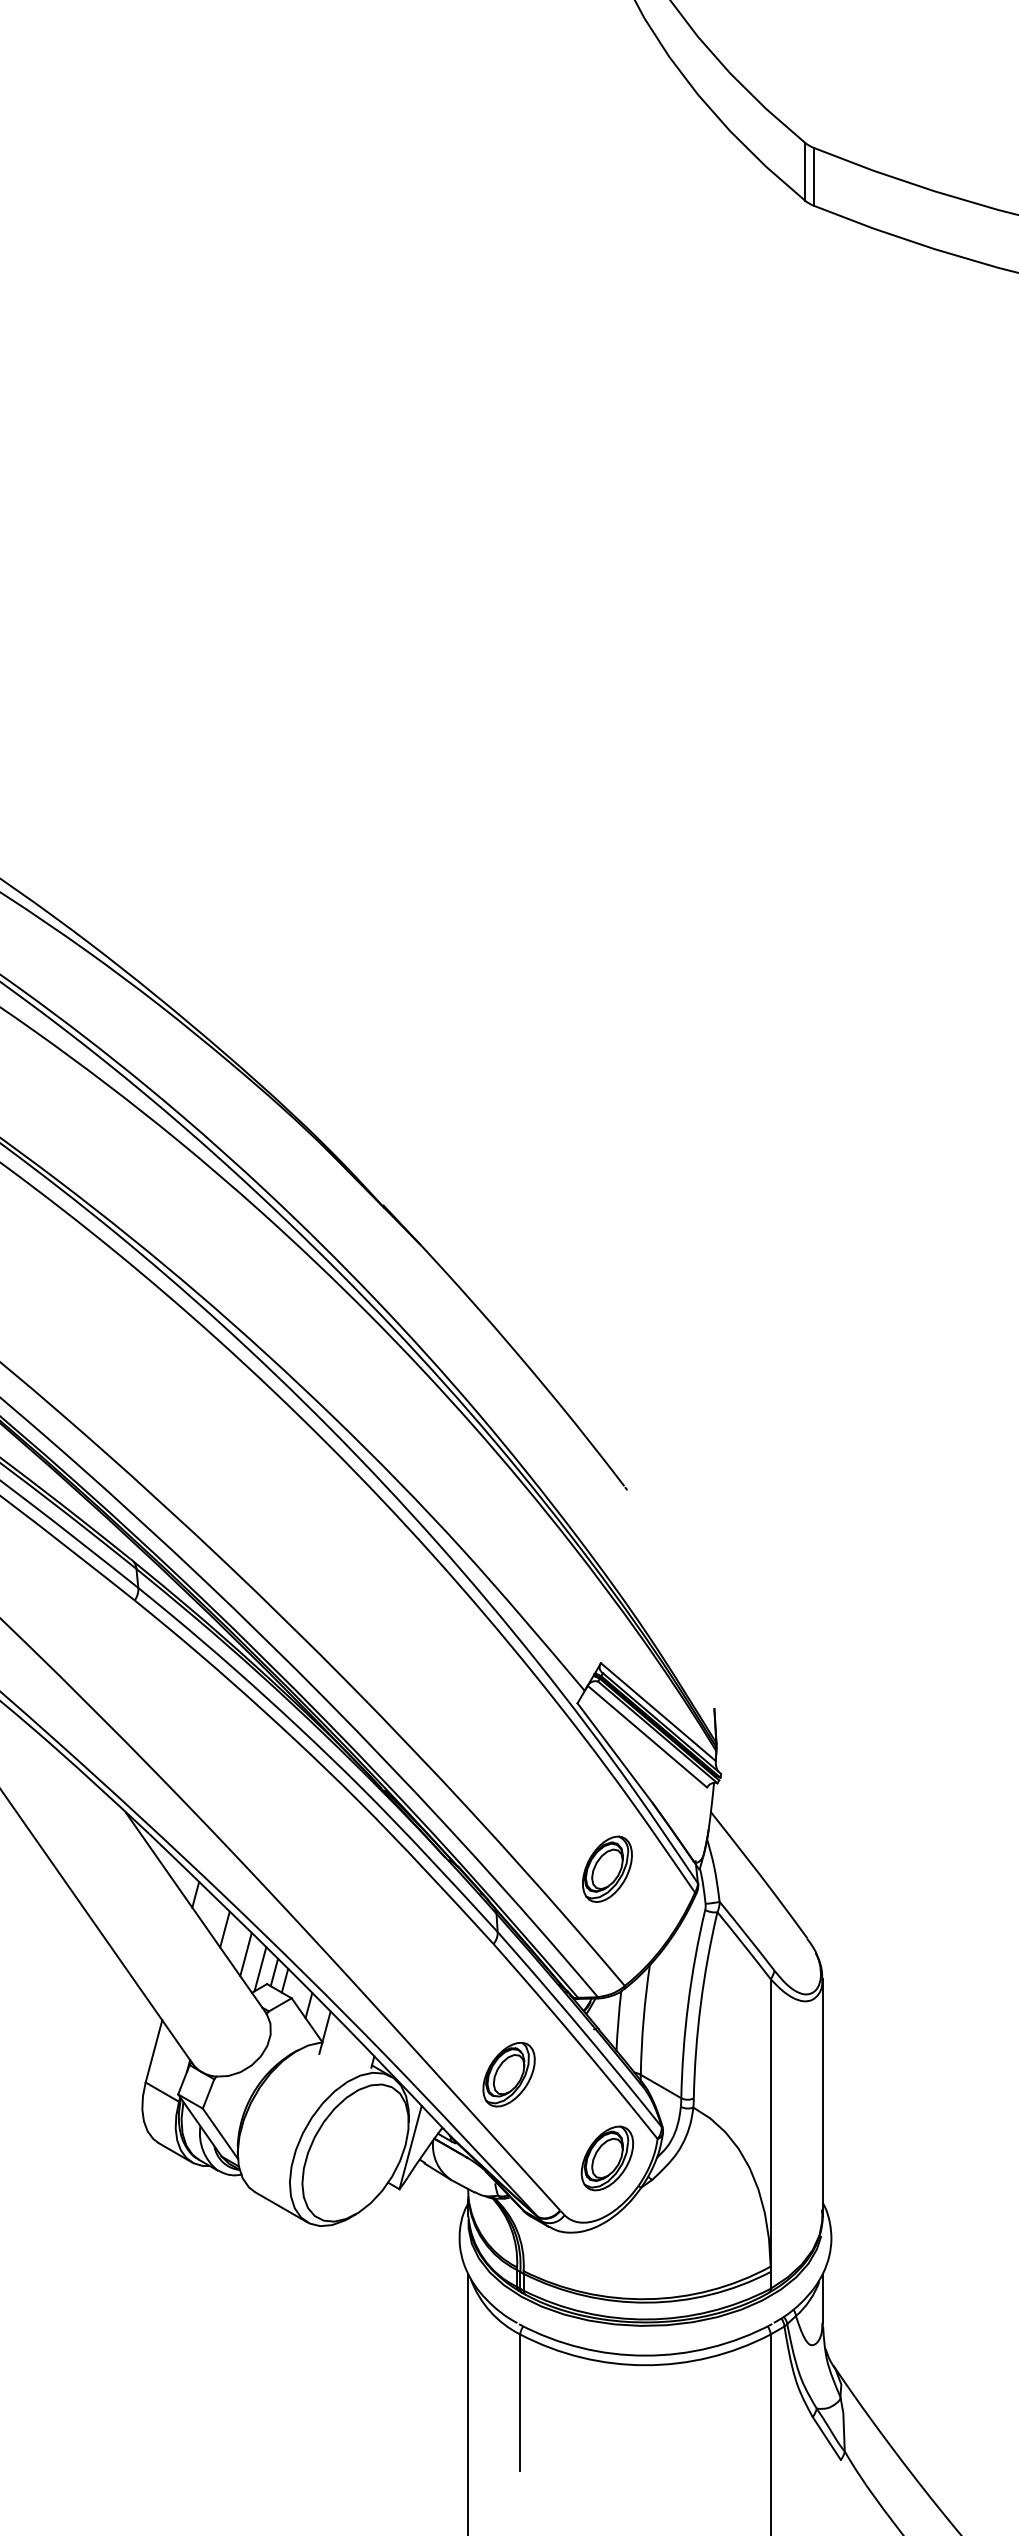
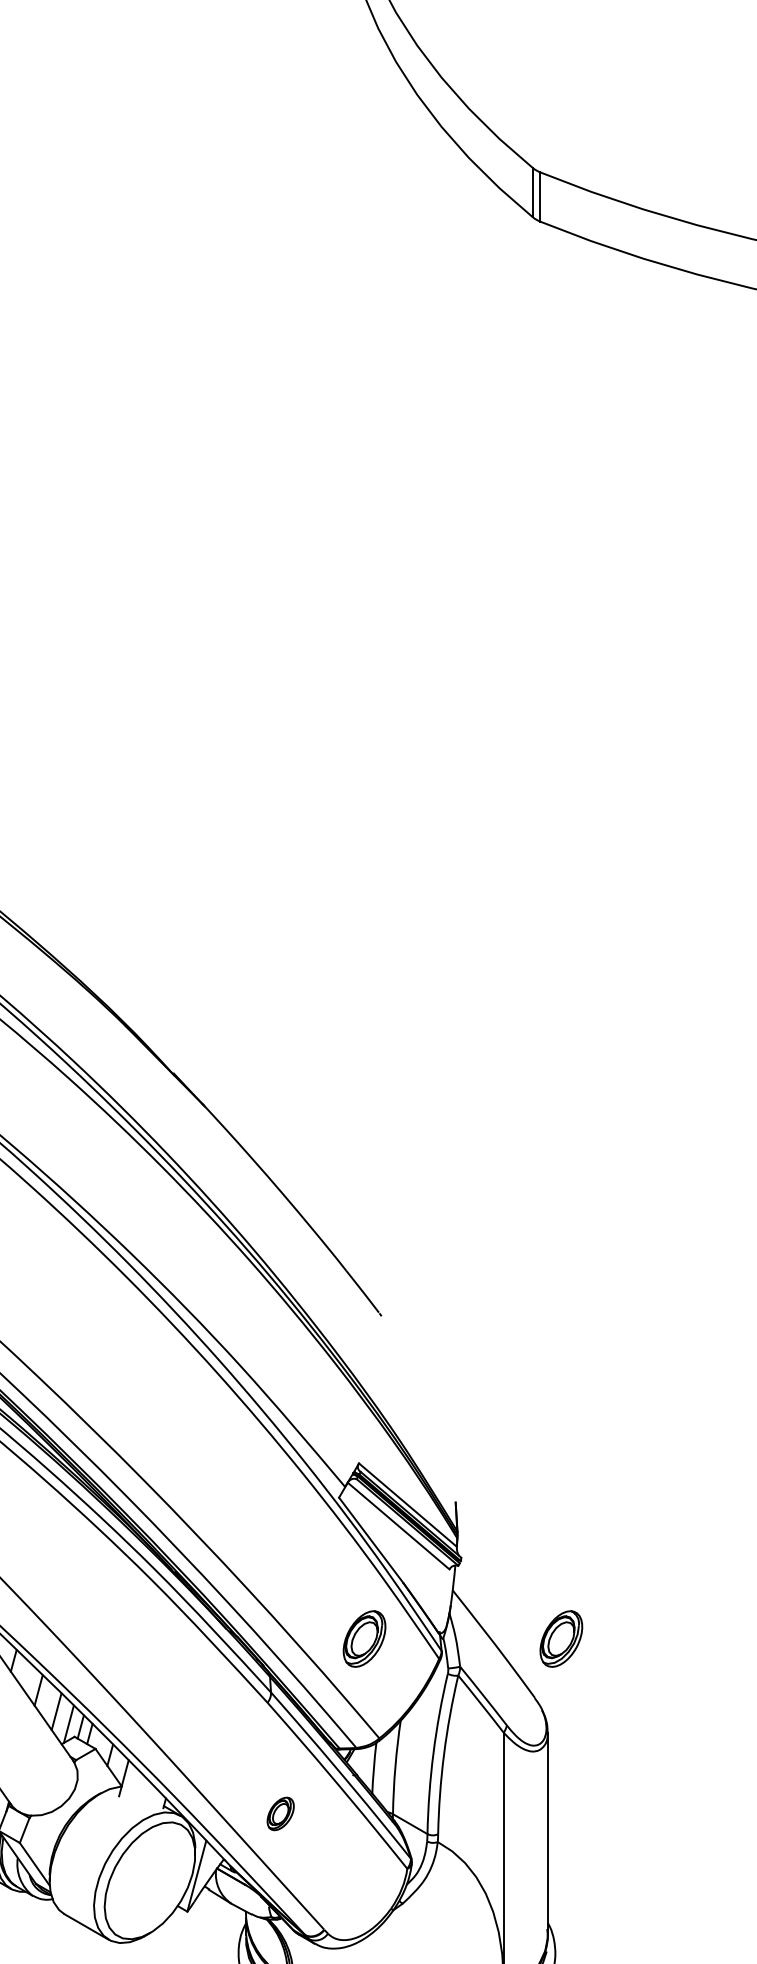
part: (838, 1868) -> (561, 1638), added
part: (508, 2074) -> (280, 1813), size x0.6
part: (607, 2158) -> (364, 1885), removed

